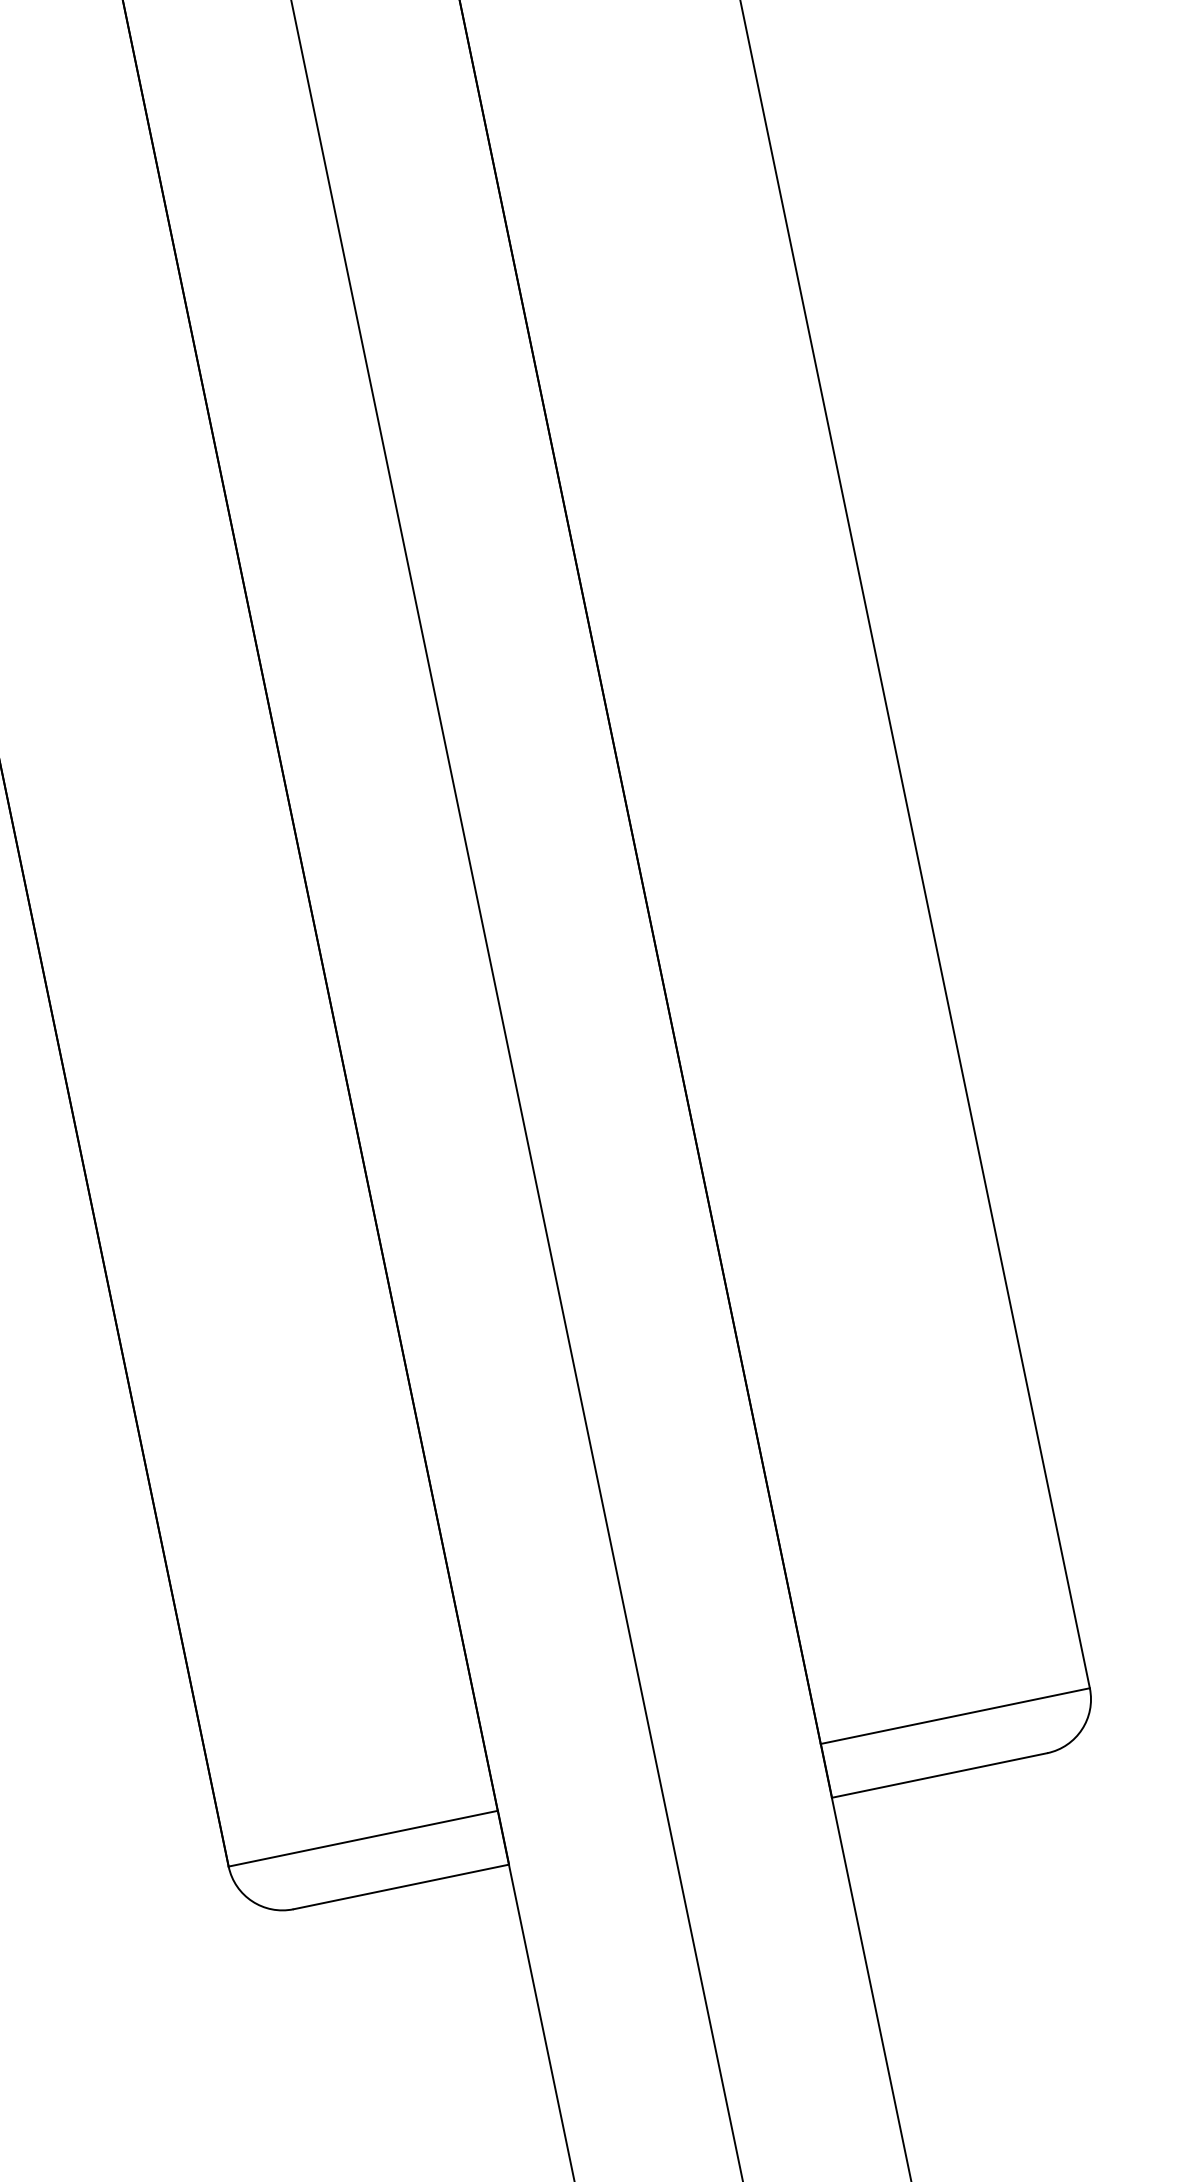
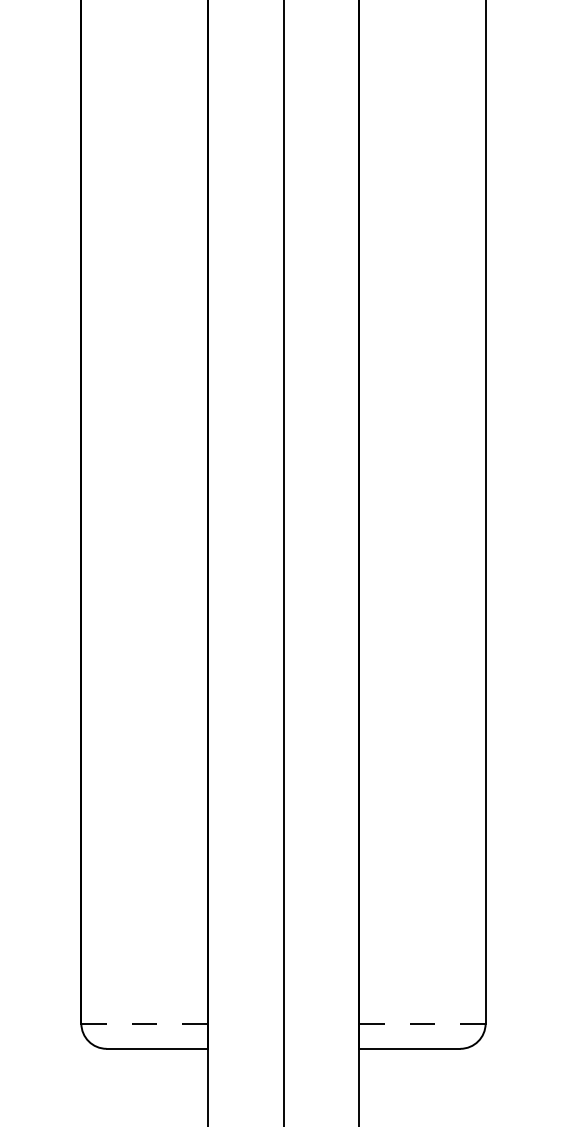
line: (955, 1715) -> (422, 1023), solid -> dashed
line: (365, 1838) -> (145, 1023), solid -> dashed

